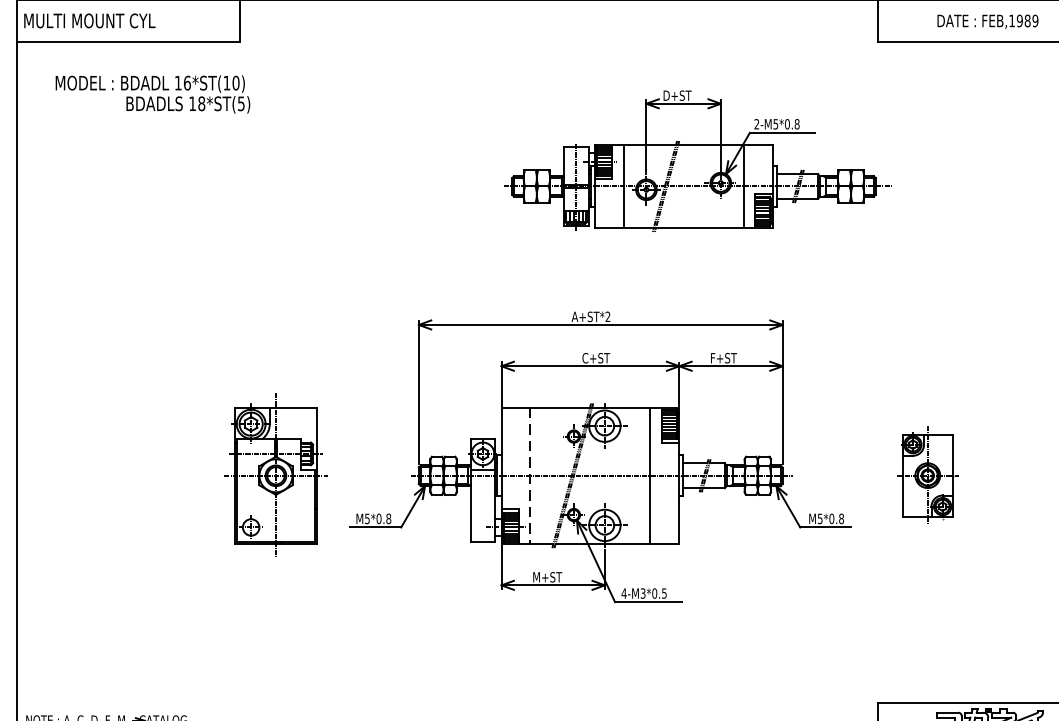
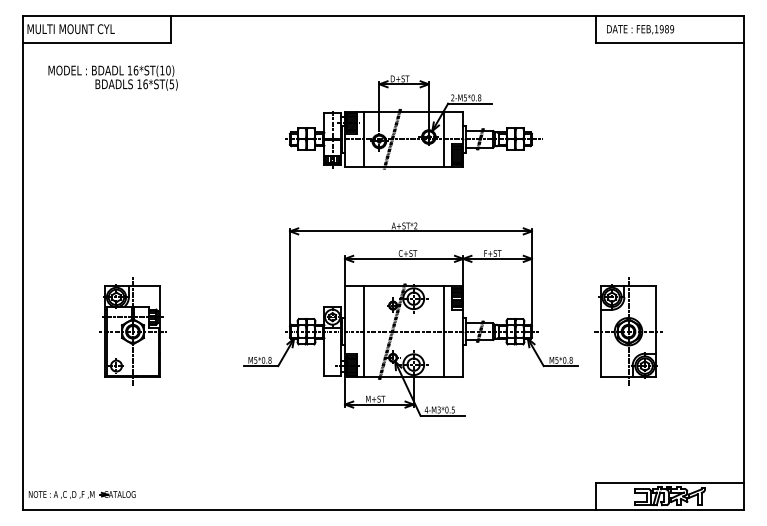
text: (987, 21) -> (640, 29), moved
text: (201, 102) -> (145, 83), 18*ST(5) -> 16*ST(5)
part: (697, 161) -> (413, 122), moved
part: (275, 475) -> (132, 331), moved
part: (927, 475) -> (628, 331), size x1.67
line: (530, 476) -> (364, 332), dashed -> solid

